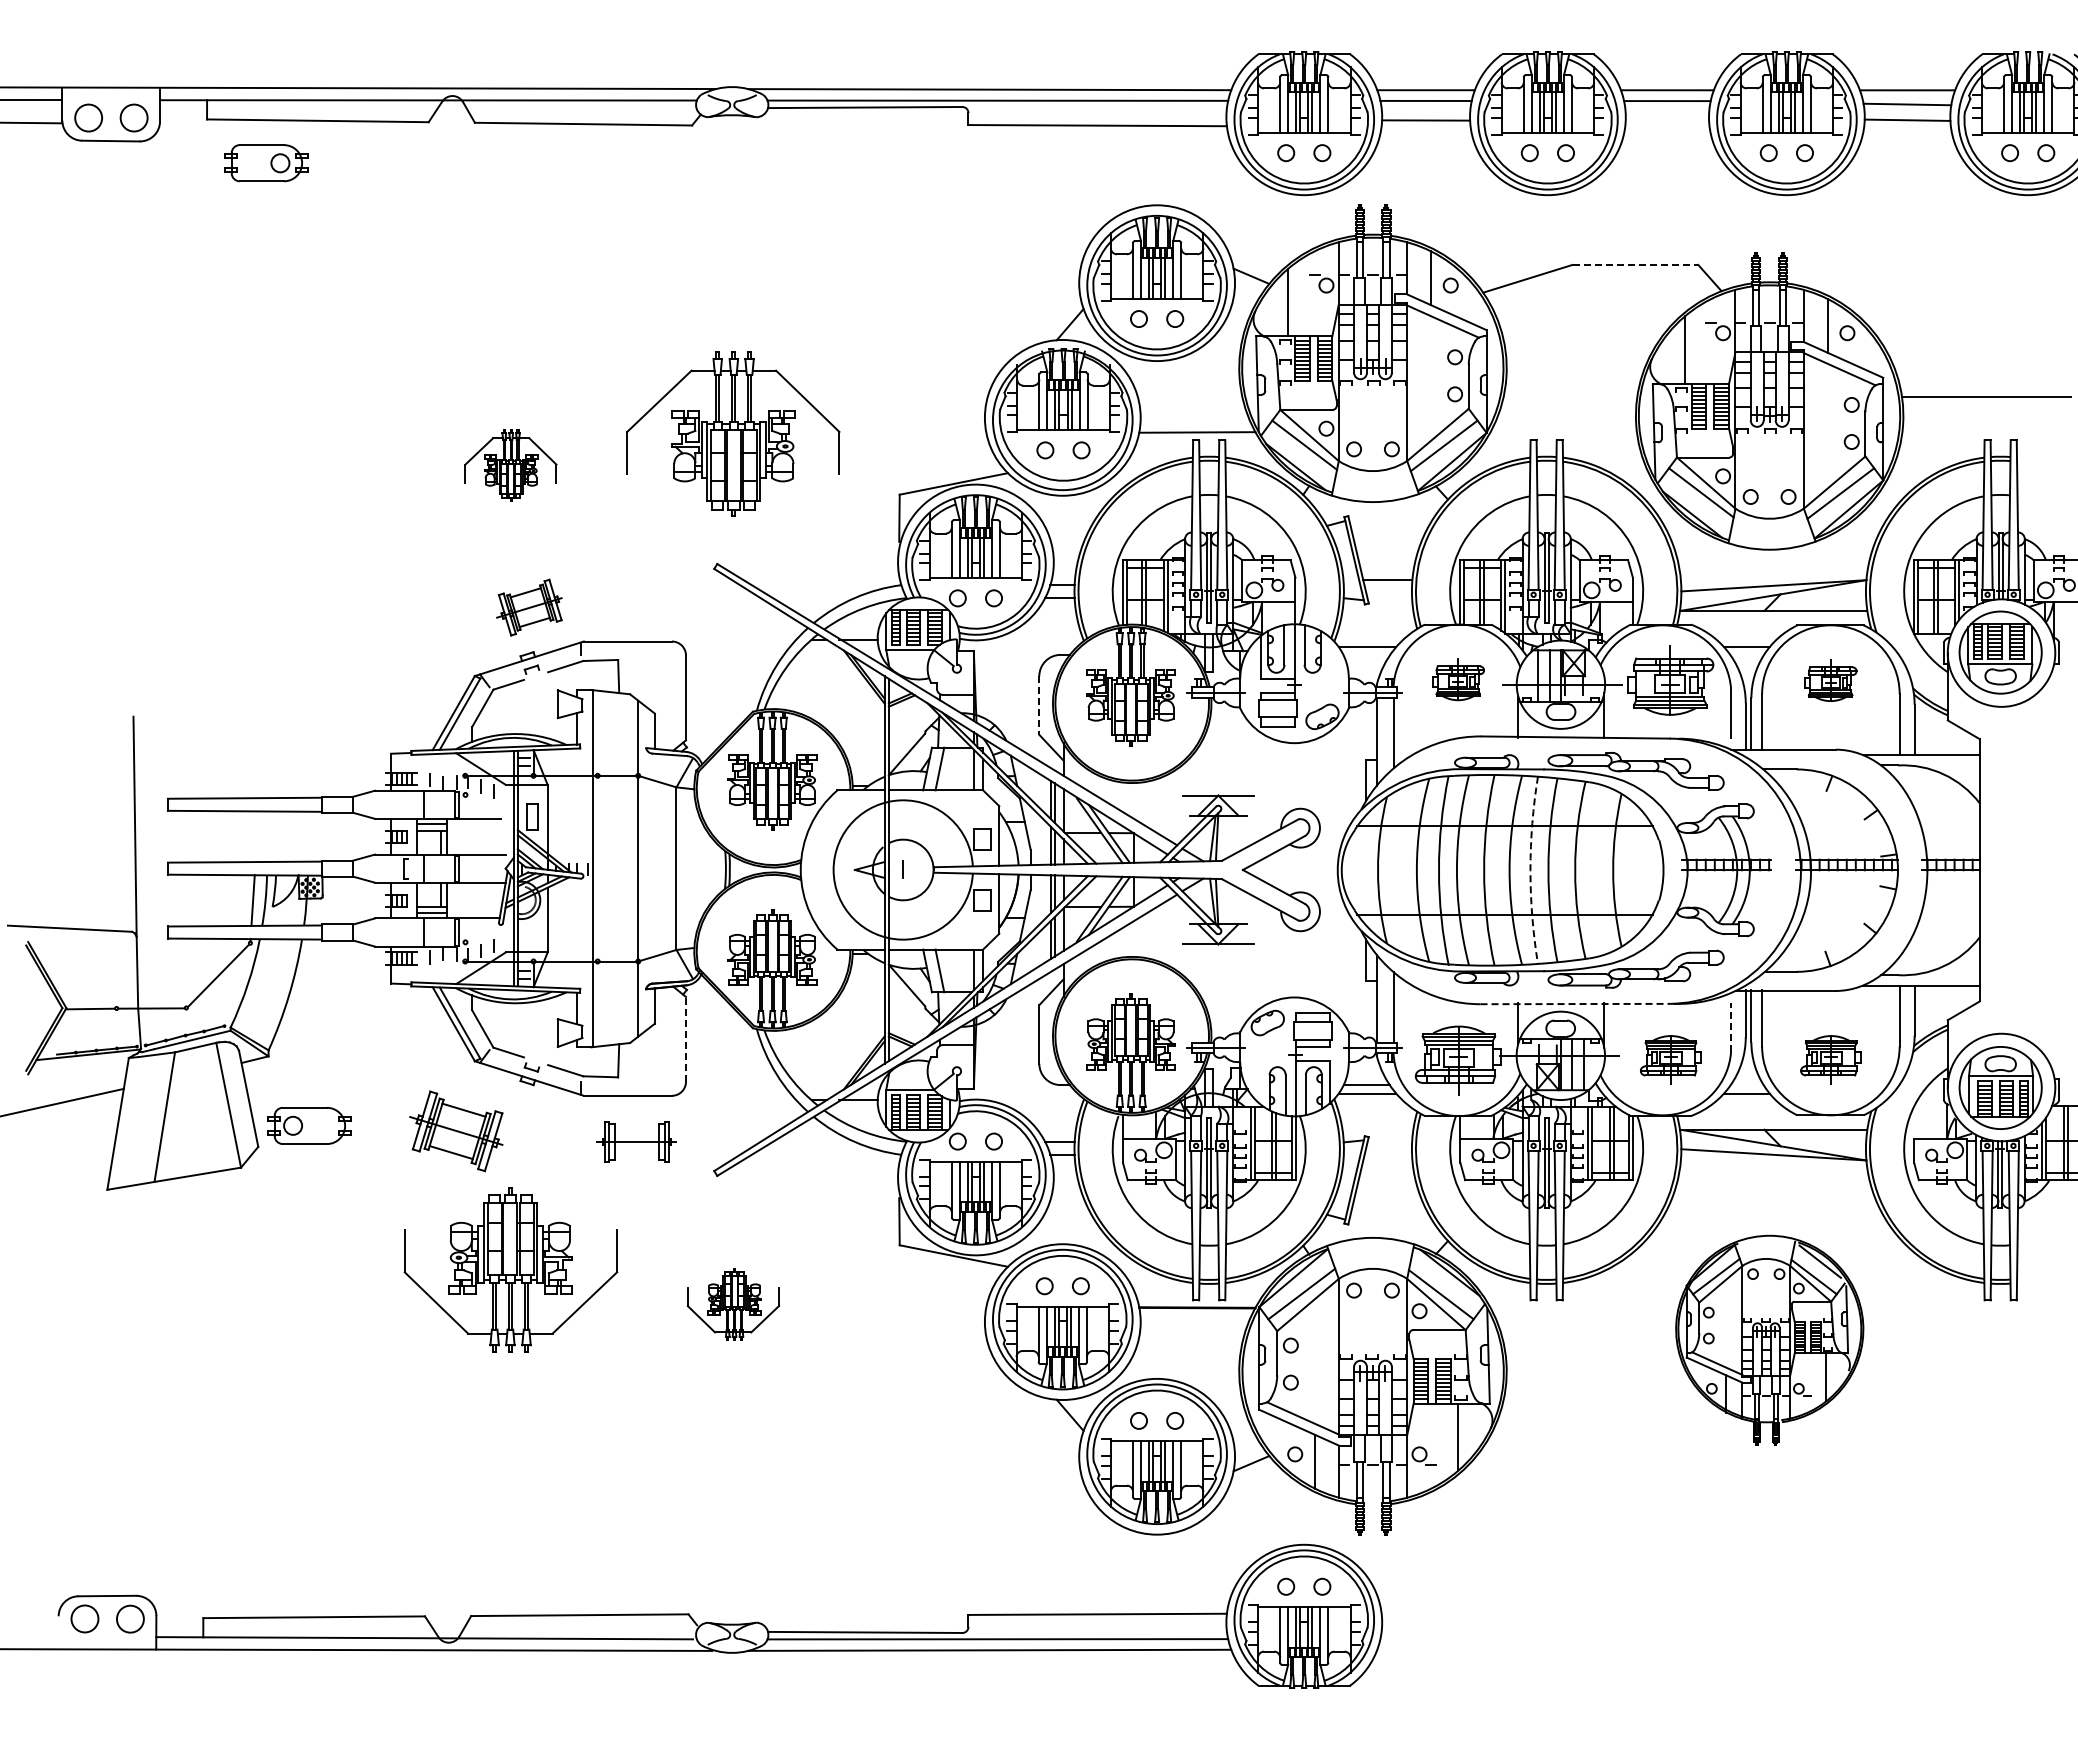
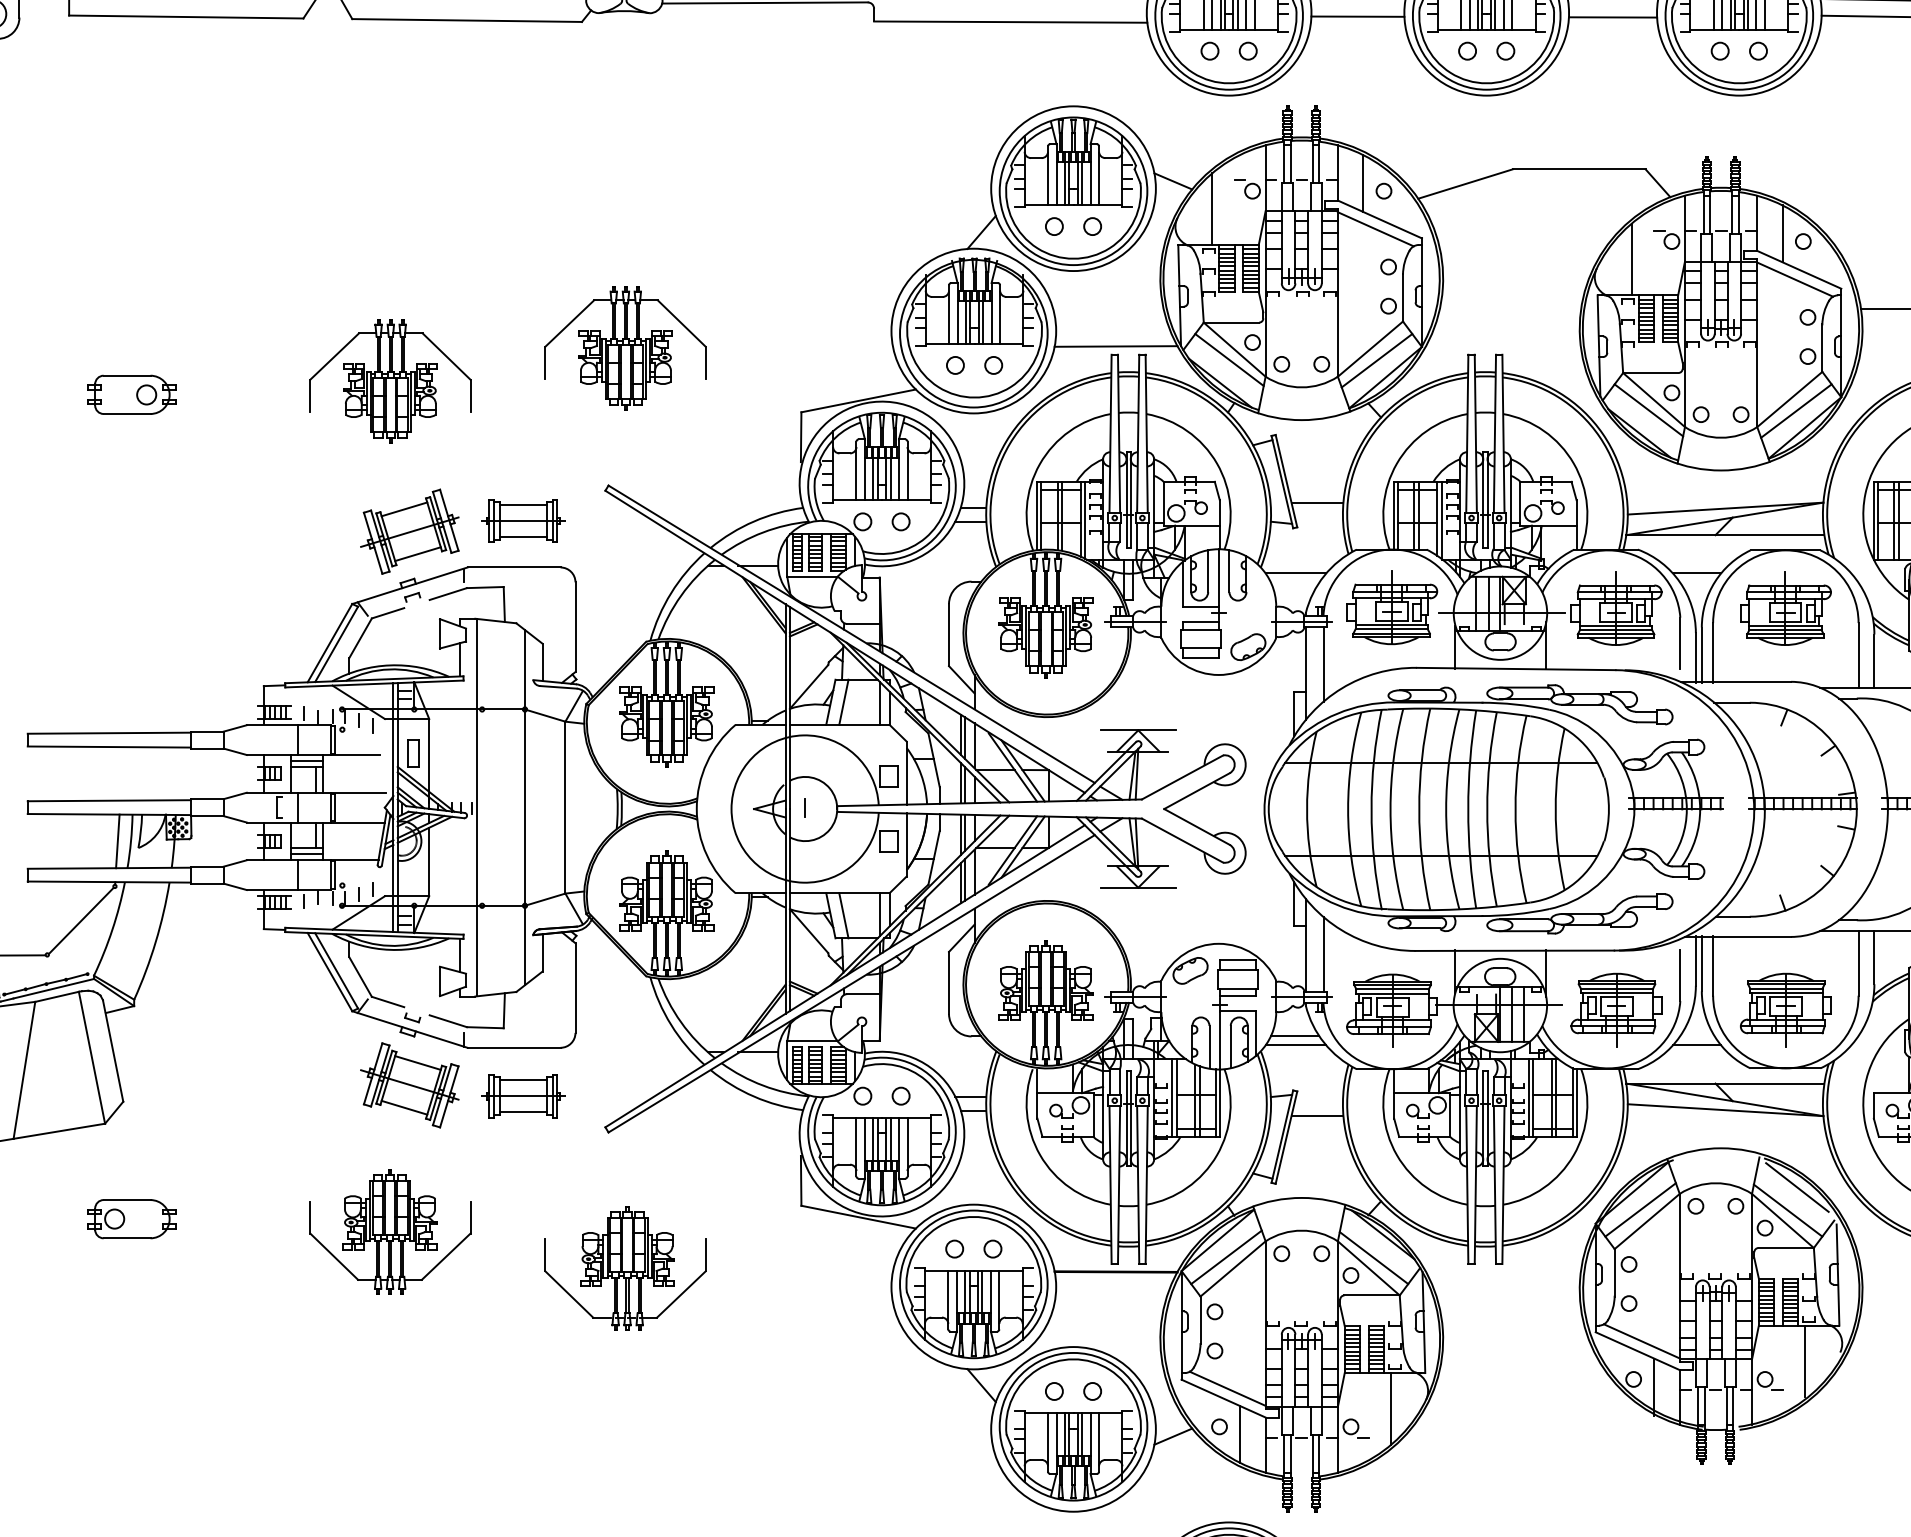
line: (1667, 121) -> (1613, 17), added
part: (266, 163) -> (131, 395), moved
line: (1635, 264) -> (1579, 168), dashed -> solid
part: (733, 434) -> (625, 348), size x0.71
part: (510, 465) -> (389, 381), size x1.67
part: (636, 596) -> (523, 519), added
part: (529, 607) -> (410, 531), size x1.43
part: (1458, 679) -> (1392, 607), size x1.67
part: (1830, 680) -> (1785, 608), size x1.67
line: (1039, 706) -> (949, 636), dashed -> solid
arc: (1530, 870) -> (1468, 809), dashed -> solid
line: (1575, 1004) -> (1515, 951), dashed -> solid
line: (1731, 1026) -> (1680, 974), dashed -> solid
line: (686, 1038) -> (576, 987), dashed -> solid
part: (1670, 1059) -> (1616, 1009), size x1.43
part: (1830, 1059) -> (1785, 1009), size x1.43
part: (309, 1125) -> (131, 1218), moved
line: (636, 1126) -> (523, 1080), added
part: (456, 1131) -> (410, 1085), moved
line: (636, 1156) -> (523, 1111), added
line: (1387, 1160) -> (1317, 1116), added
part: (510, 1269) -> (389, 1231), size x0.71
part: (733, 1304) -> (625, 1268), size x1.67
part: (1769, 1340) -> (1720, 1306), size x1.43

